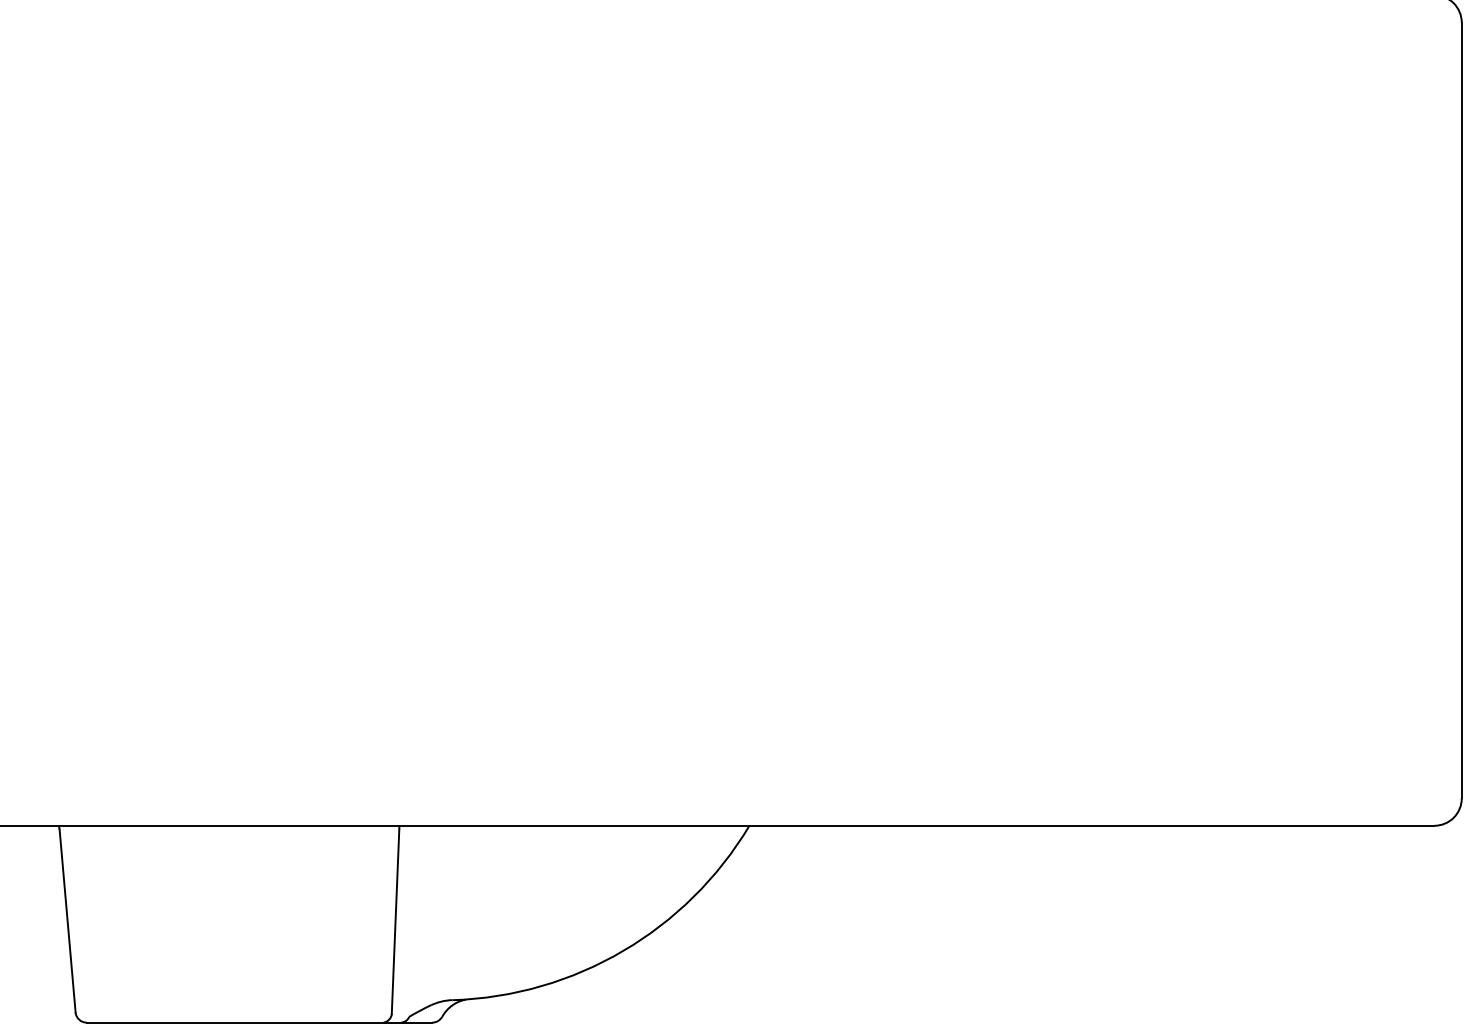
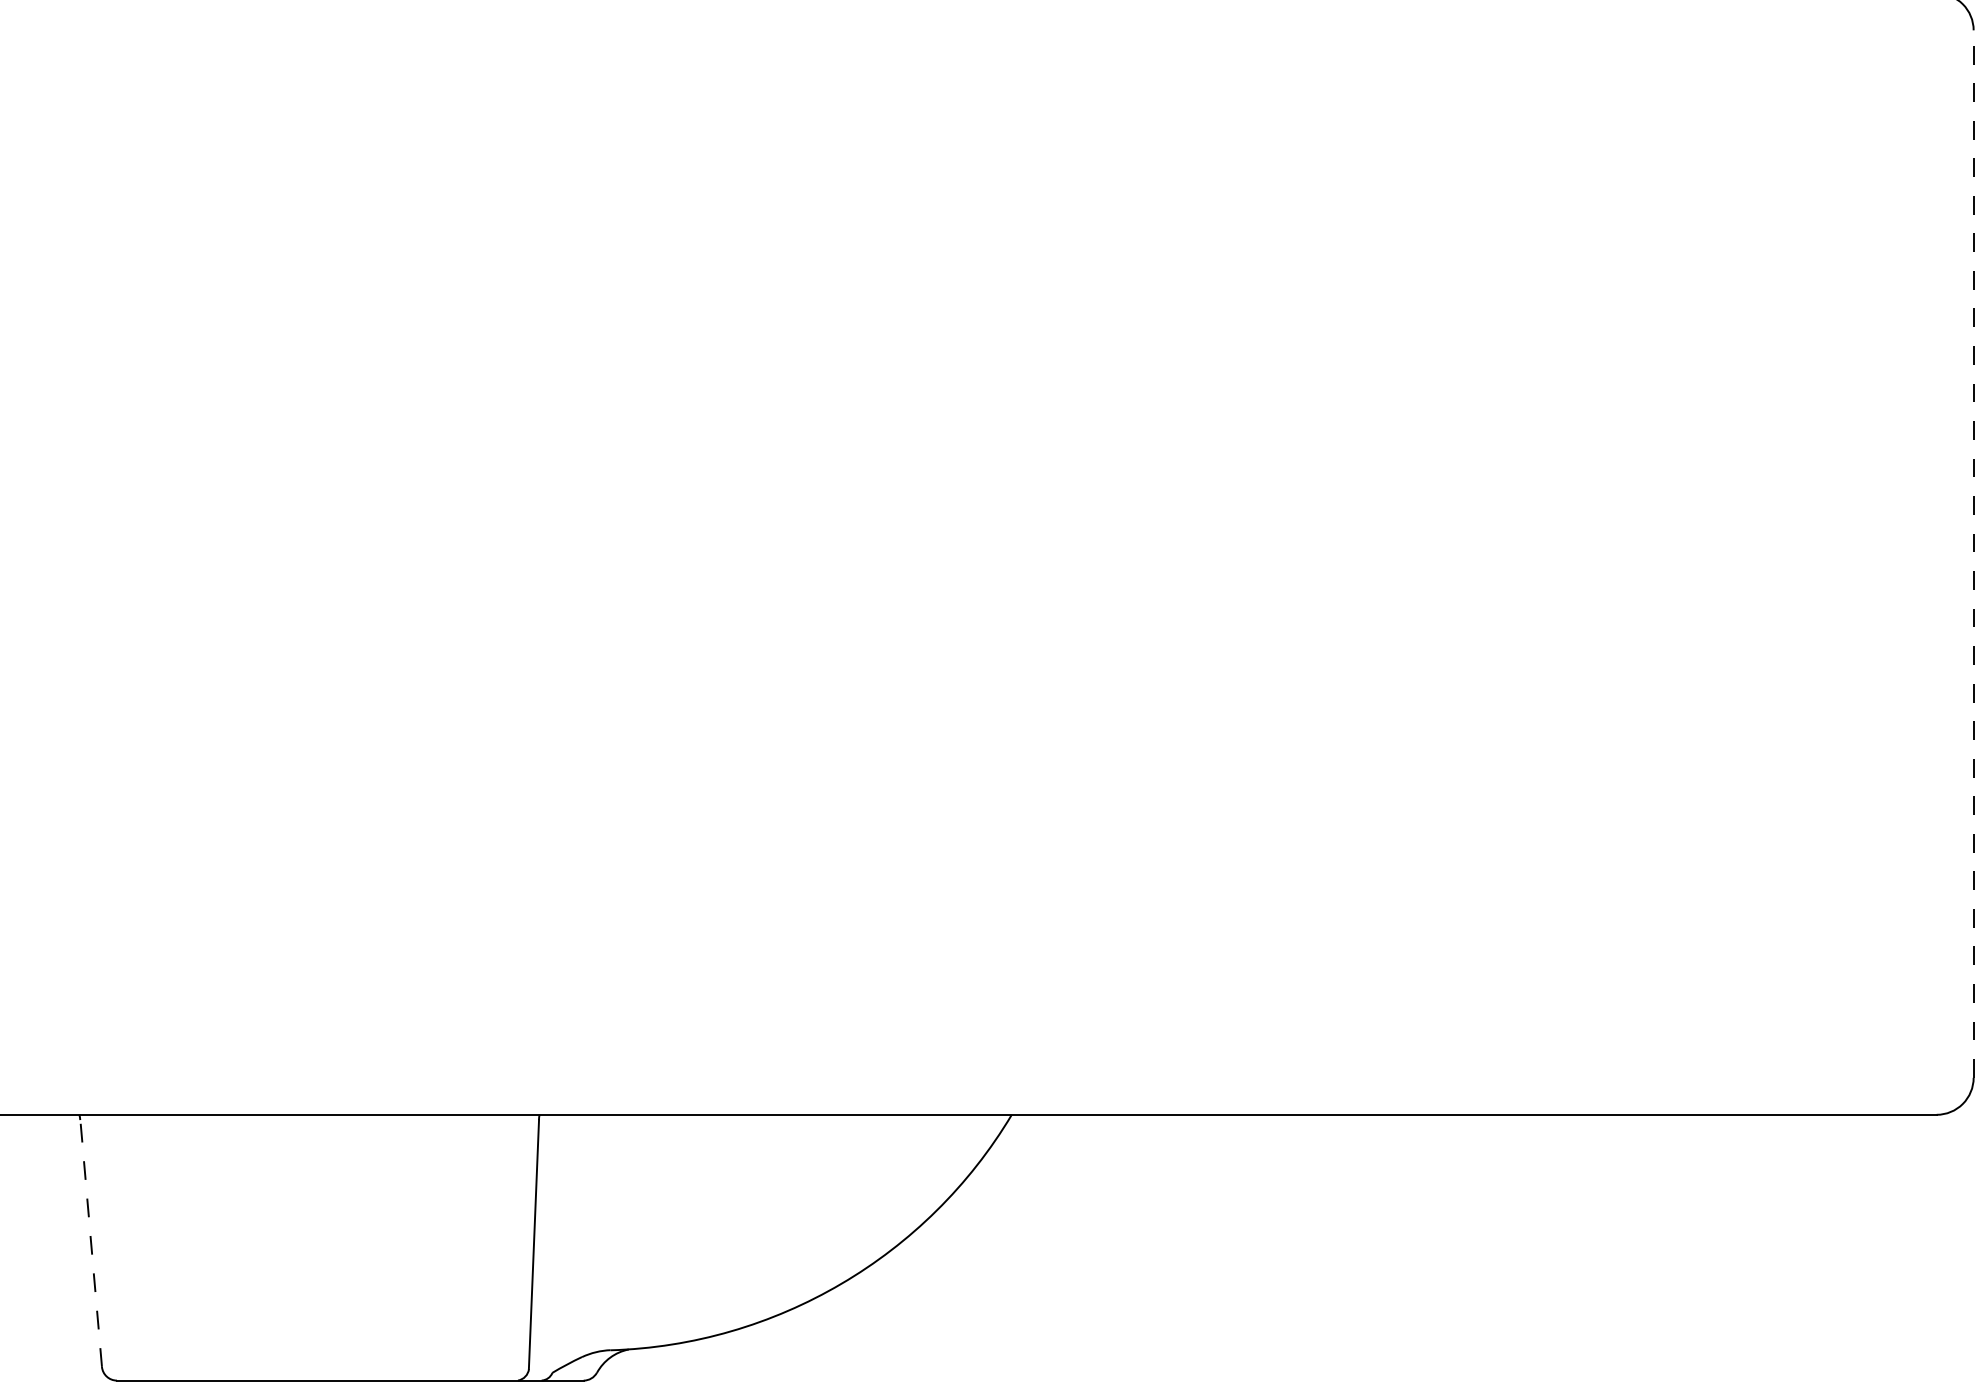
line: (1461, 410) -> (1973, 554), solid -> dashed
line: (67, 921) -> (91, 1243), solid -> dashed

